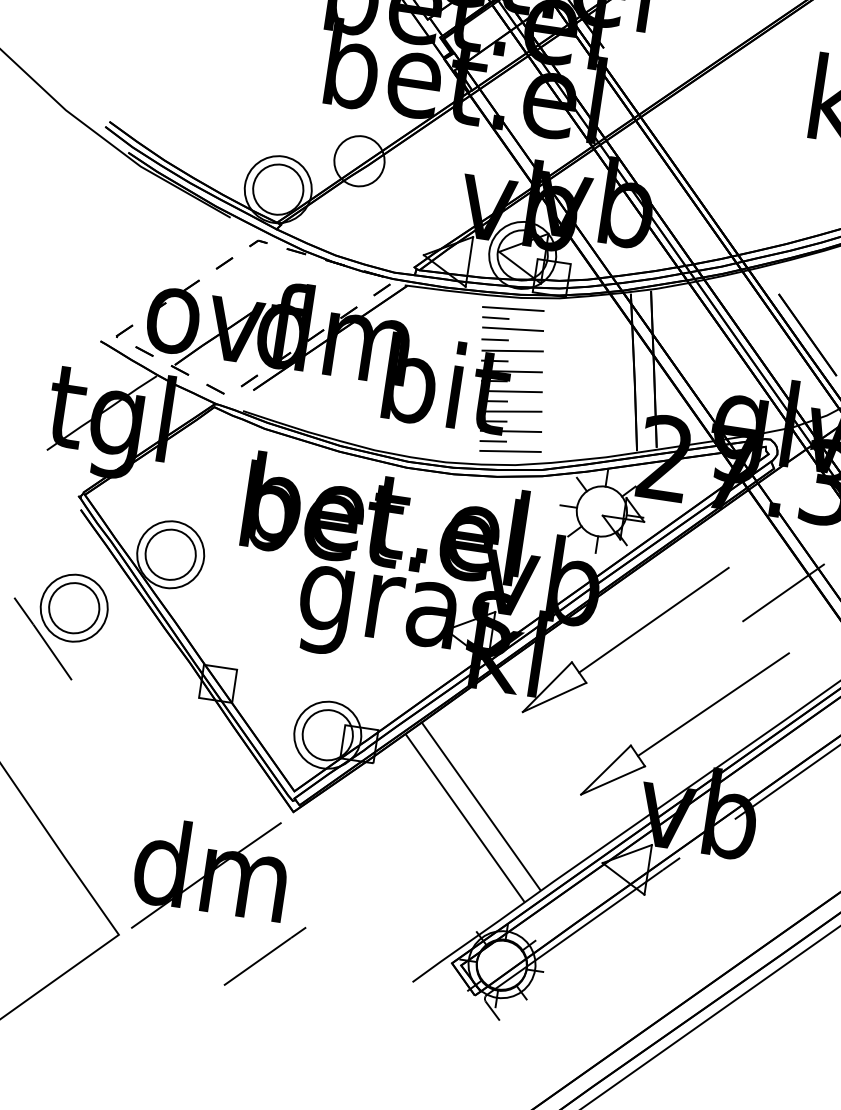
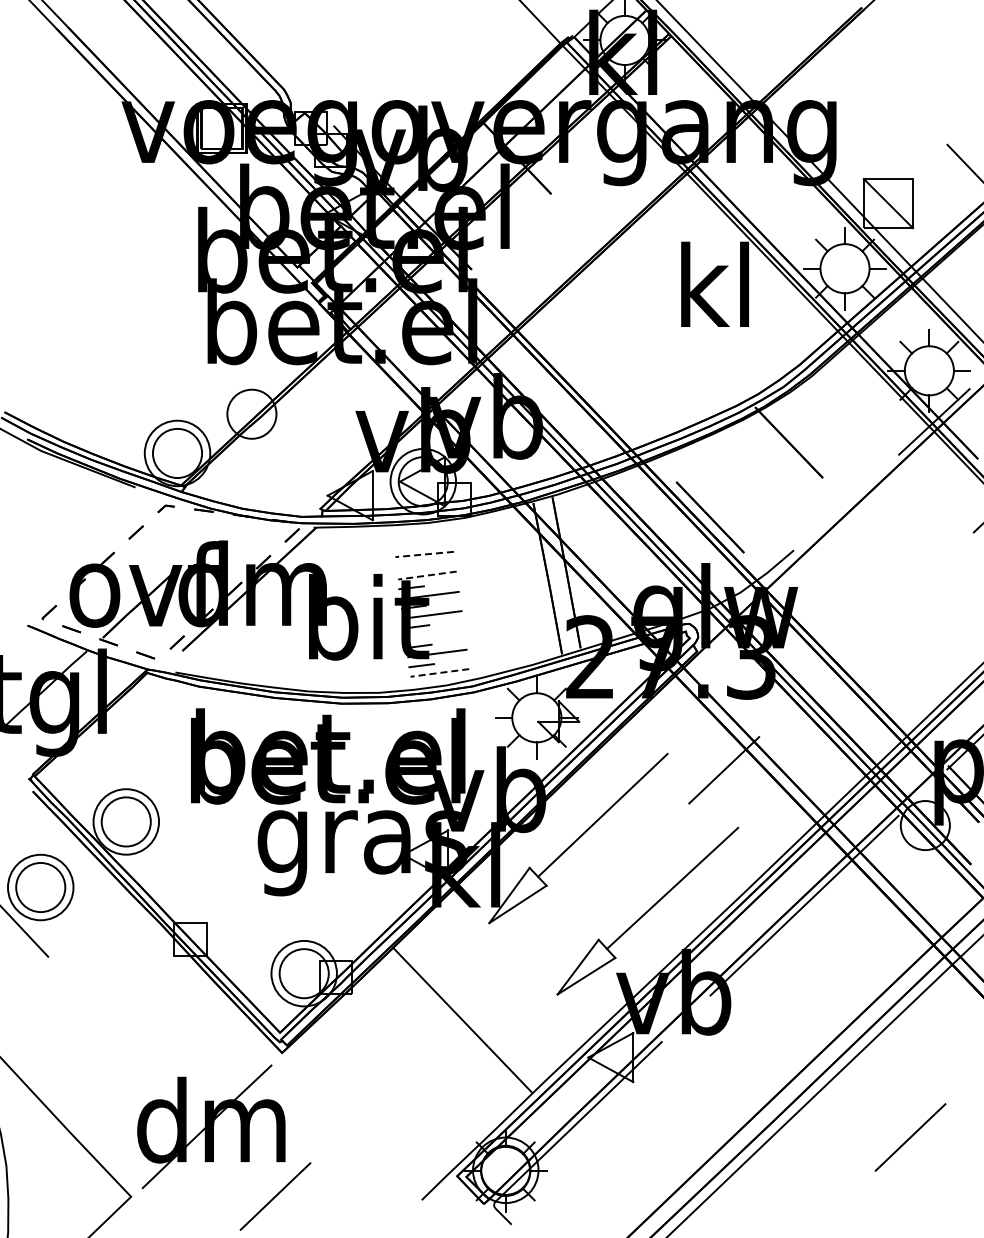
line: (512, 308) -> (421, 534), removed
line: (494, 318) -> (405, 546), removed
line: (512, 329) -> (424, 554), solid -> dashed
line: (494, 338) -> (408, 566), removed
line: (511, 350) -> (426, 575), solid -> dashed
line: (511, 411) -> (435, 634), removed
line: (510, 450) -> (439, 672), solid -> dashed
line: (464, 817) -> (448, 1033), removed

